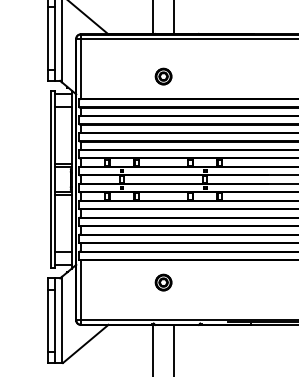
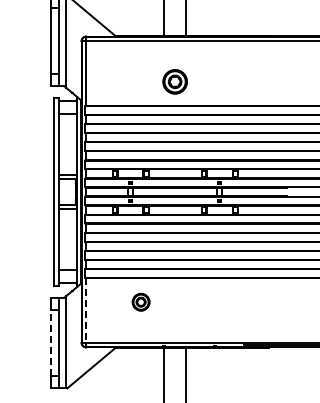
part: (163, 76) -> (174, 81), size x1.4
part: (163, 281) -> (140, 301), moved
line: (80, 290) -> (86, 310), solid -> dashed
line: (48, 320) -> (51, 342), solid -> dashed

